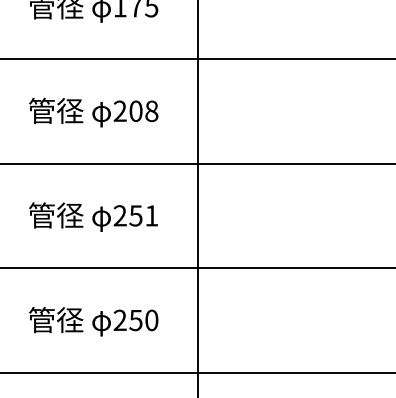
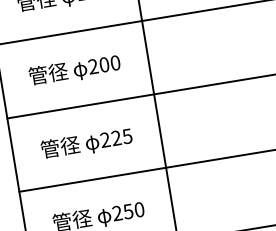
text: (151, 111) -> (115, 63), 208 -> 200
text: (143, 215) -> (121, 137), 251 -> 225

